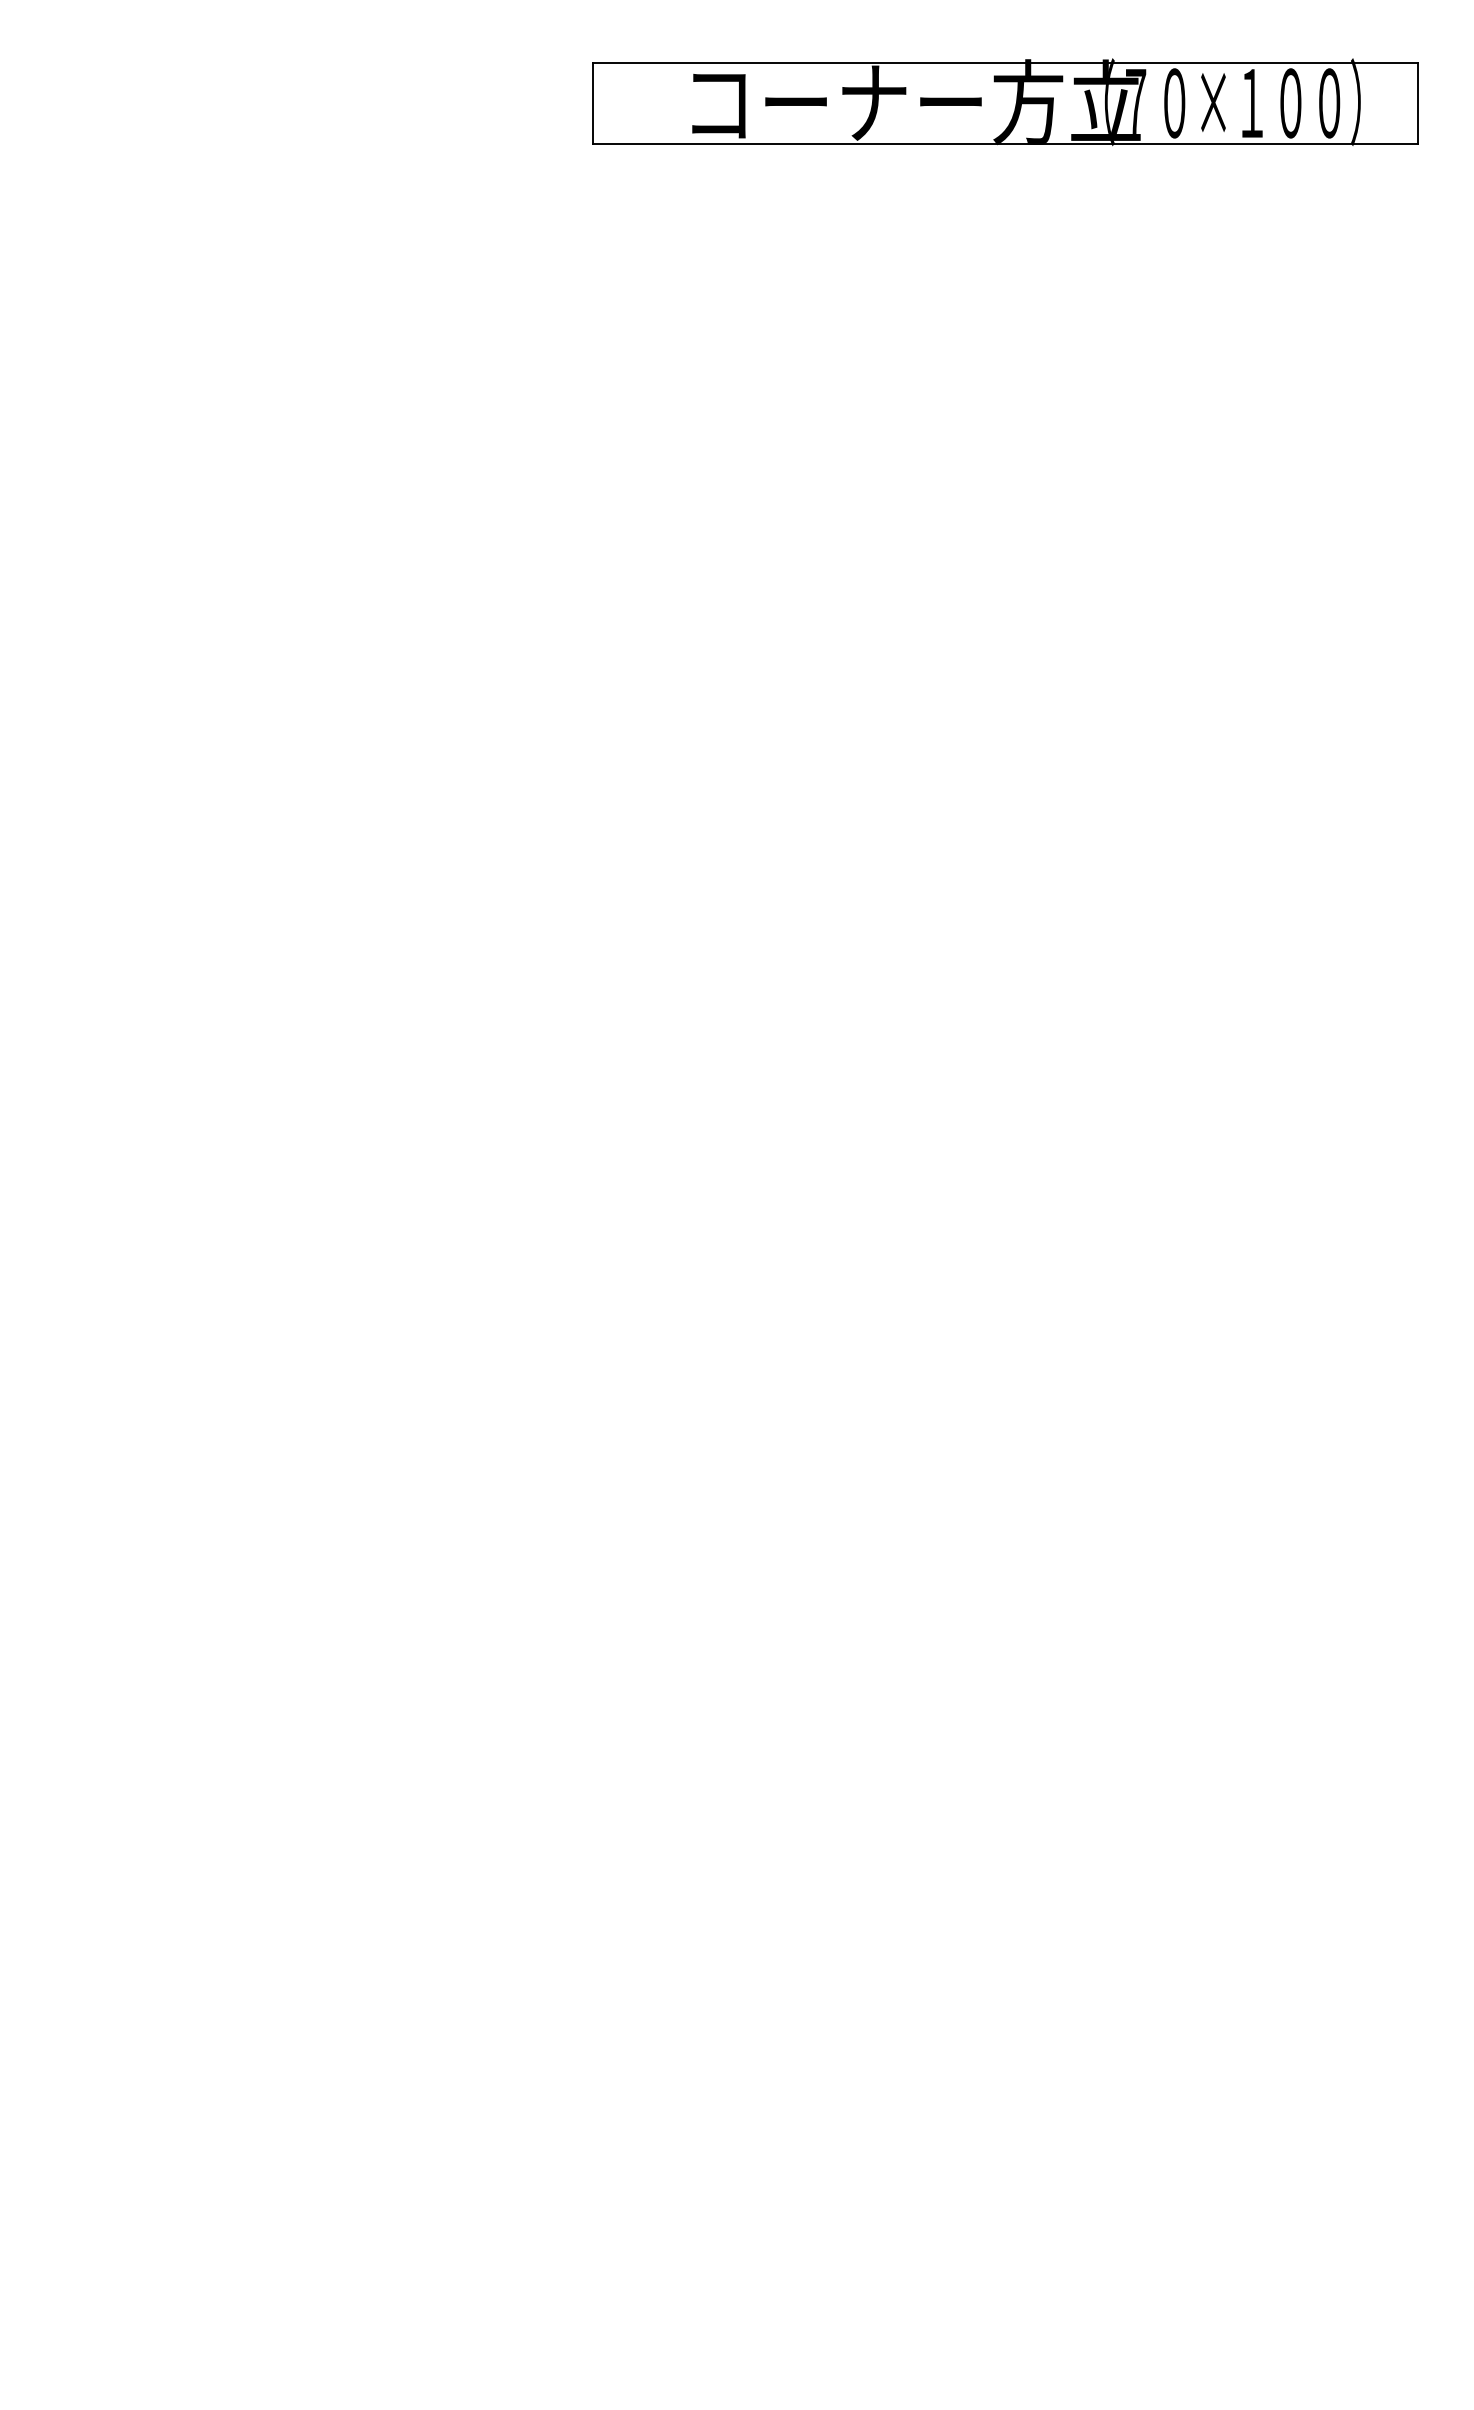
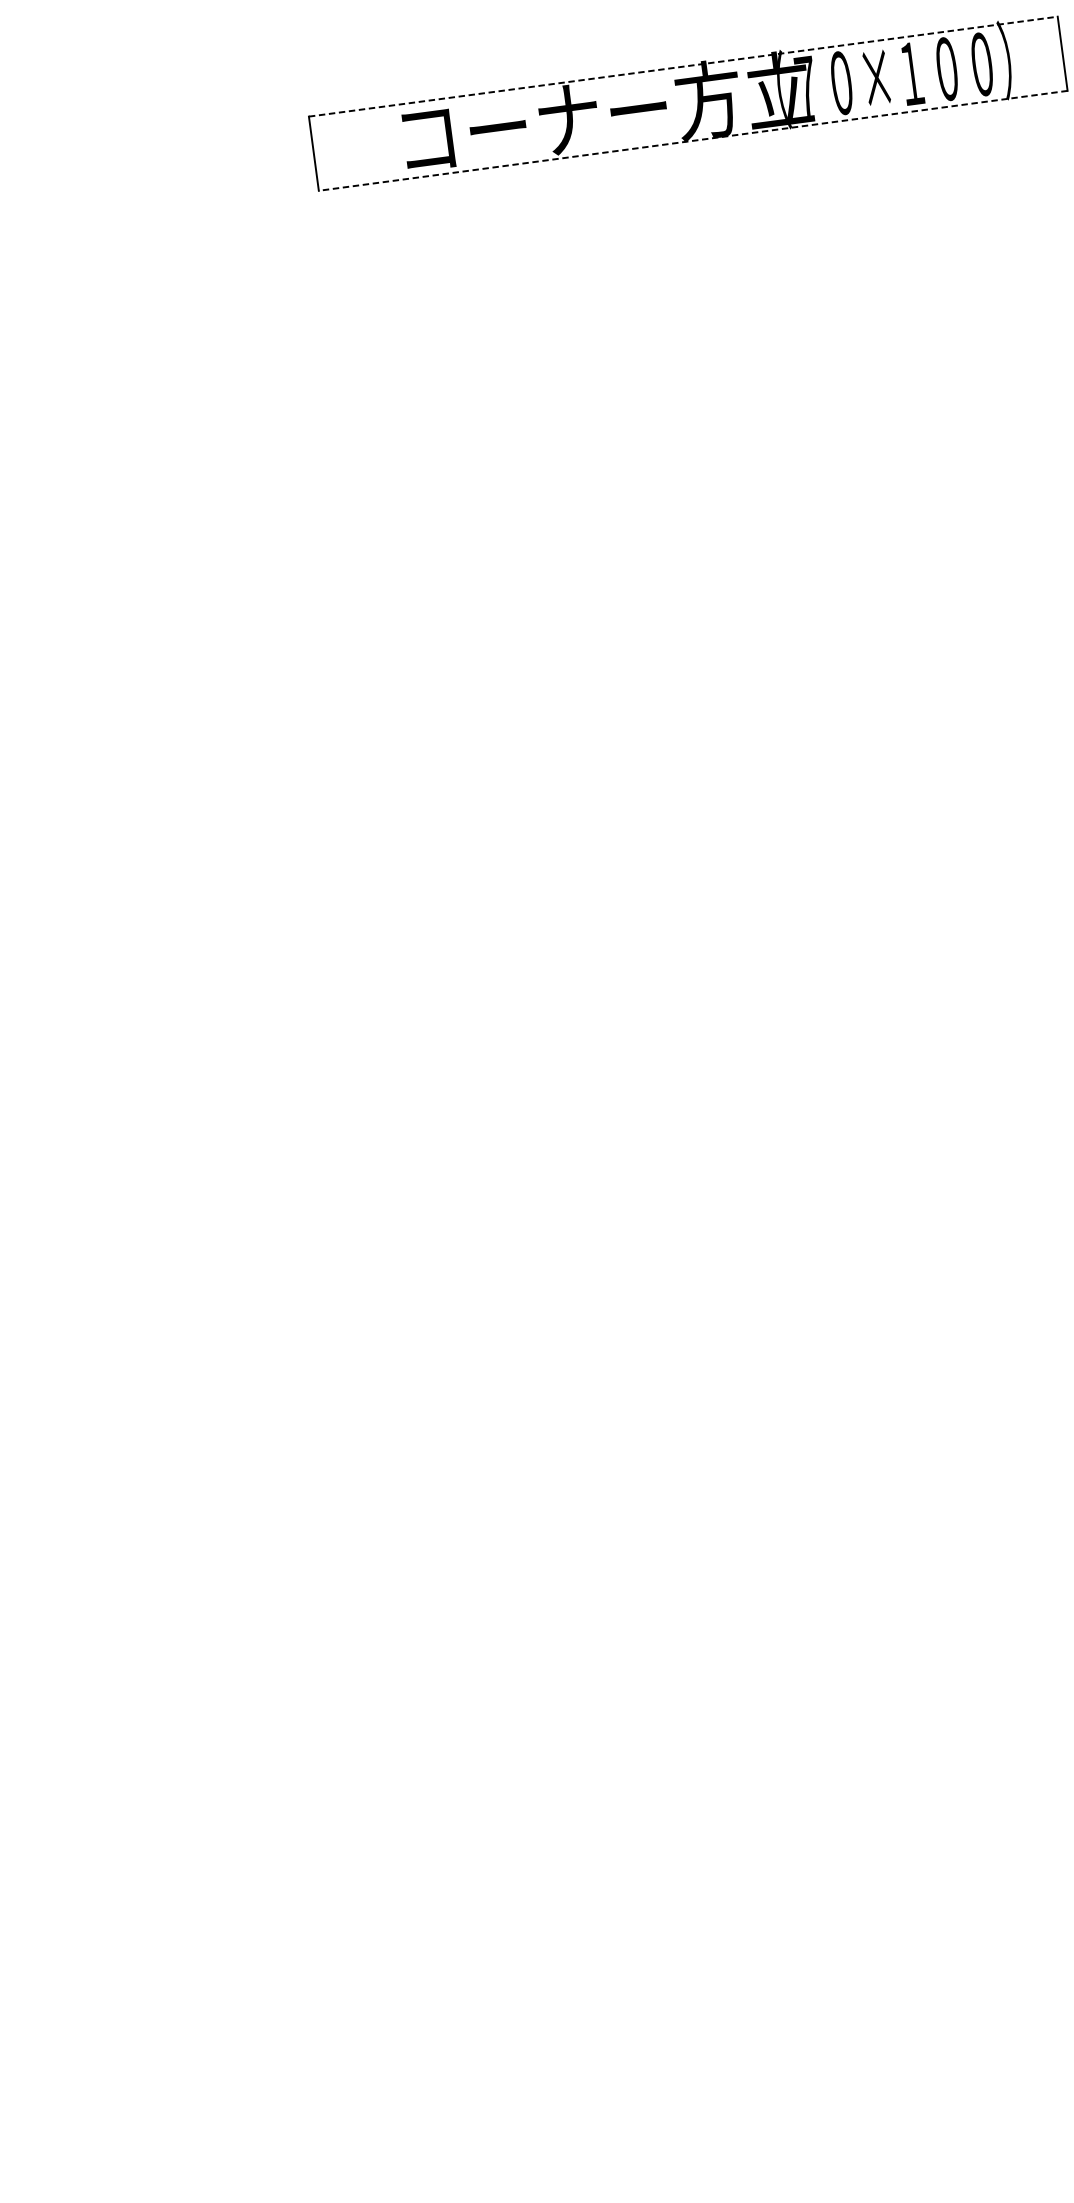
line: (1005, 62) -> (683, 66), solid -> dashed
line: (1005, 144) -> (693, 140), solid -> dashed

